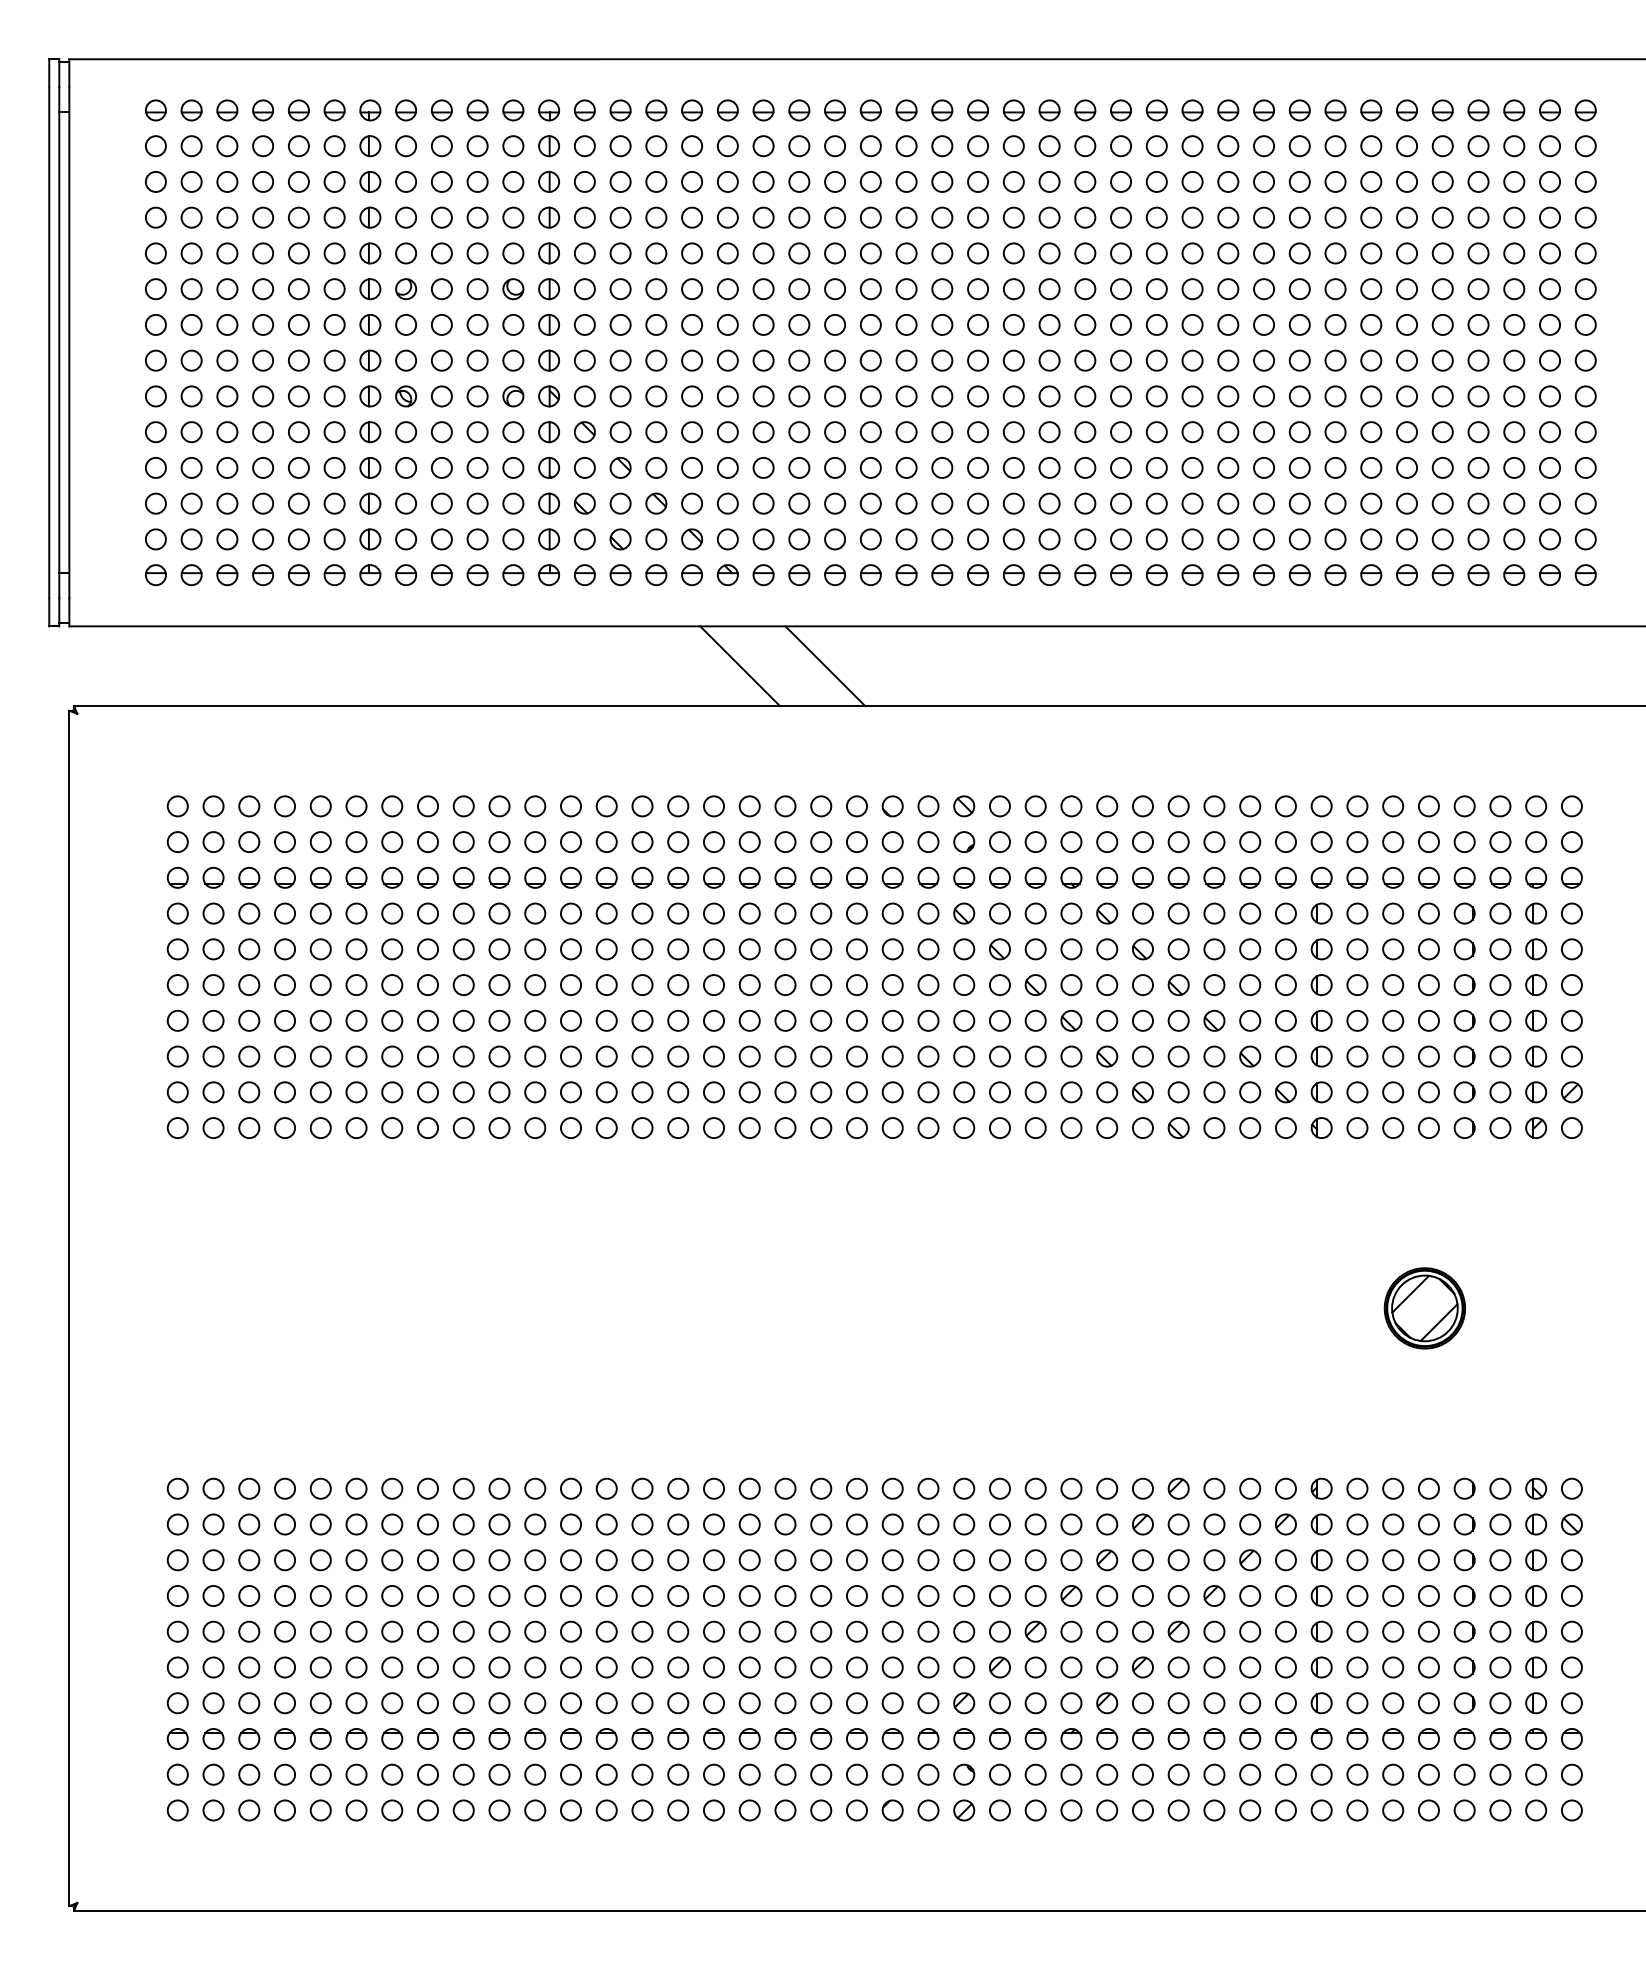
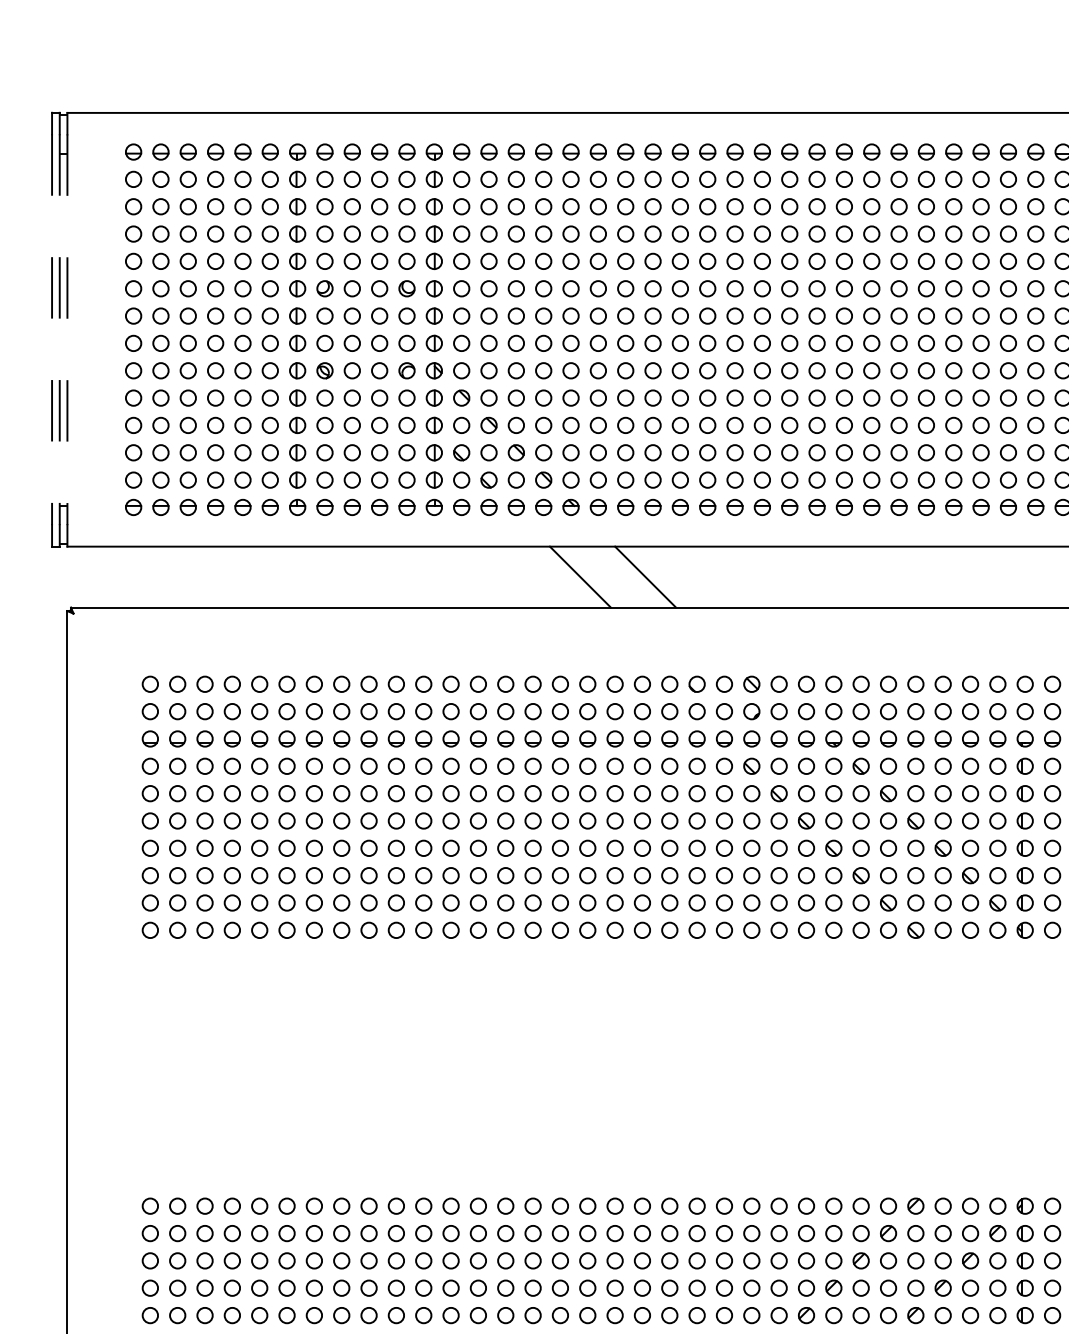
line: (49, 342) -> (52, 329), solid -> dashed
line: (59, 342) -> (59, 329), solid -> dashed
line: (69, 343) -> (67, 330), solid -> dashed

